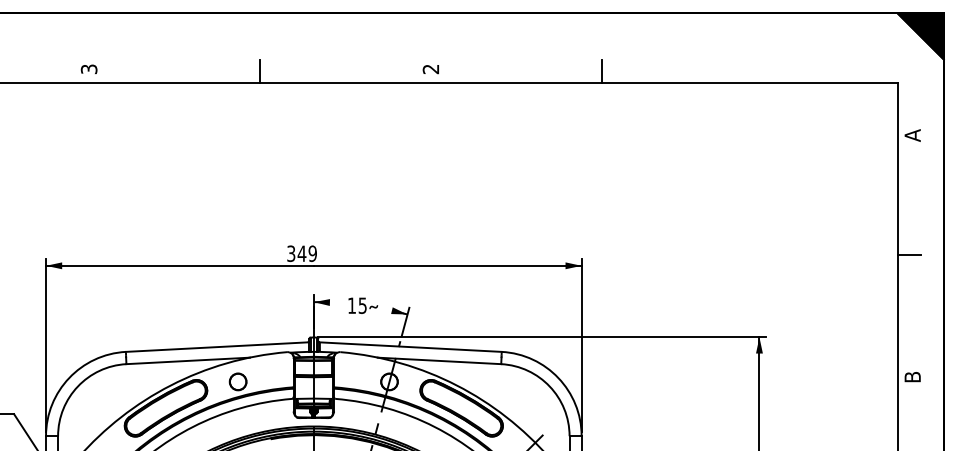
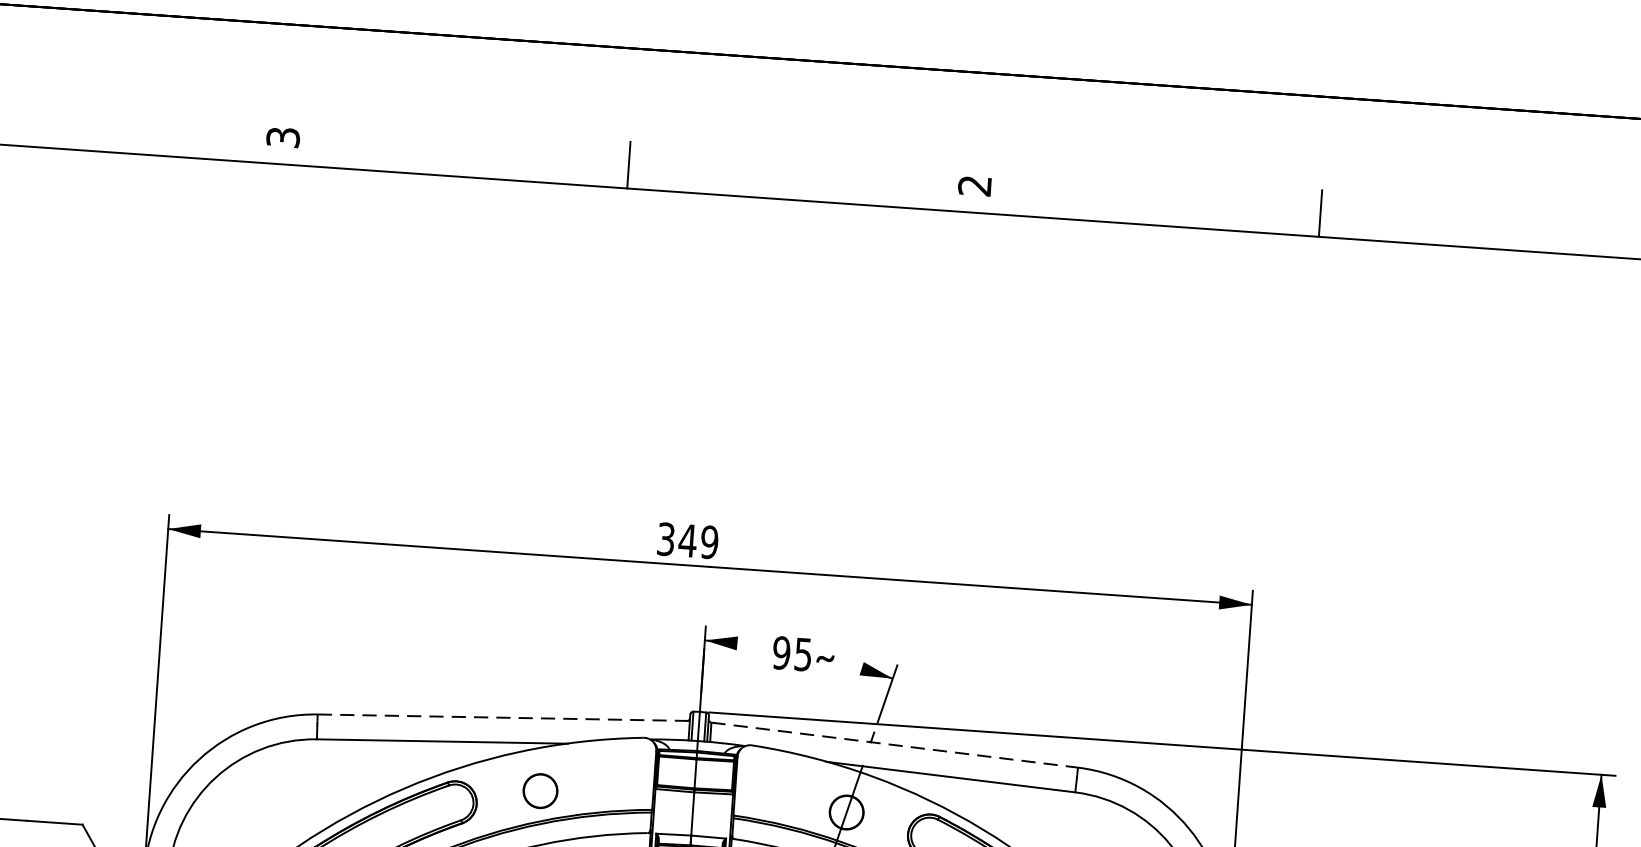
text: (351, 305) -> (780, 652), 15 -> 95
line: (217, 347) -> (503, 718), solid -> dashed
line: (411, 347) -> (896, 745), solid -> dashed

